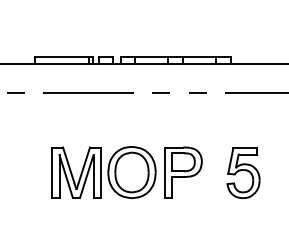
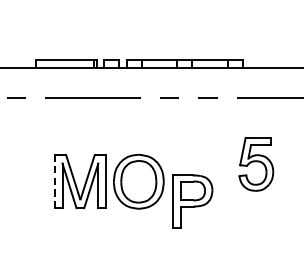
line: (52, 172) -> (55, 181), solid -> dashed
part: (183, 172) -> (193, 201), moved
part: (243, 172) -> (256, 163), moved

